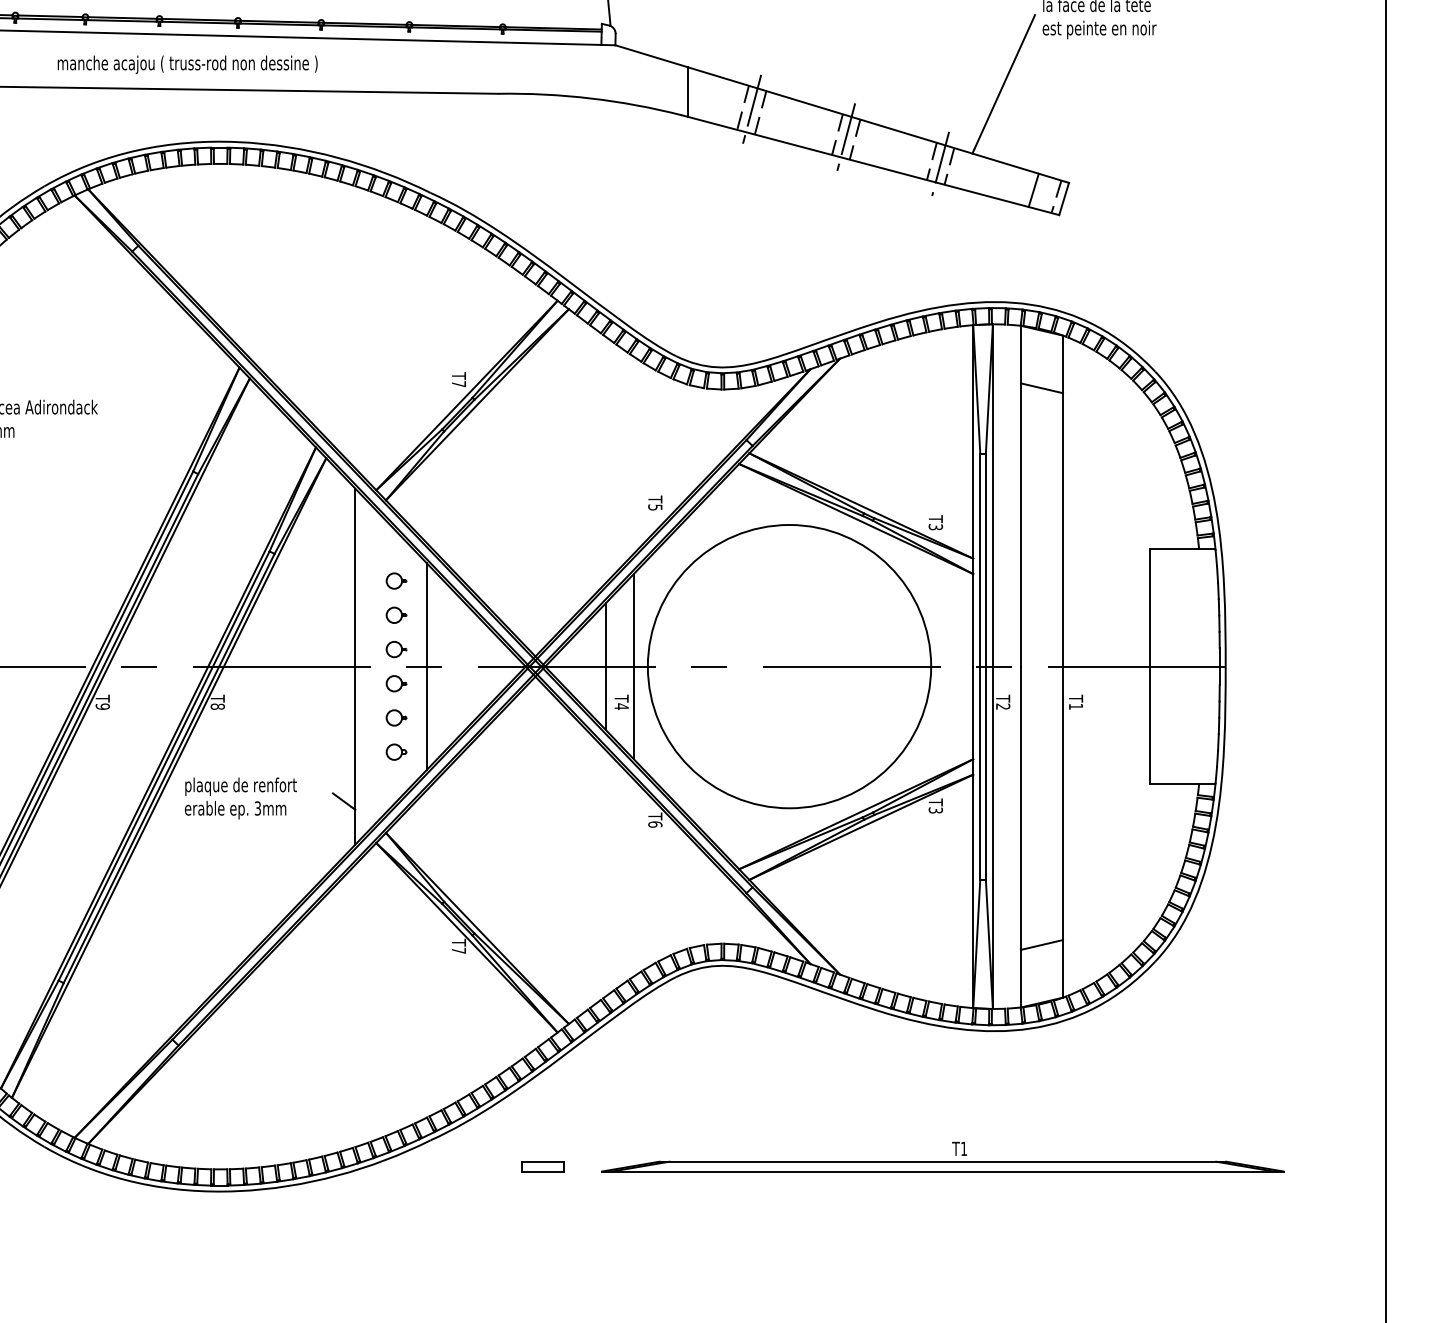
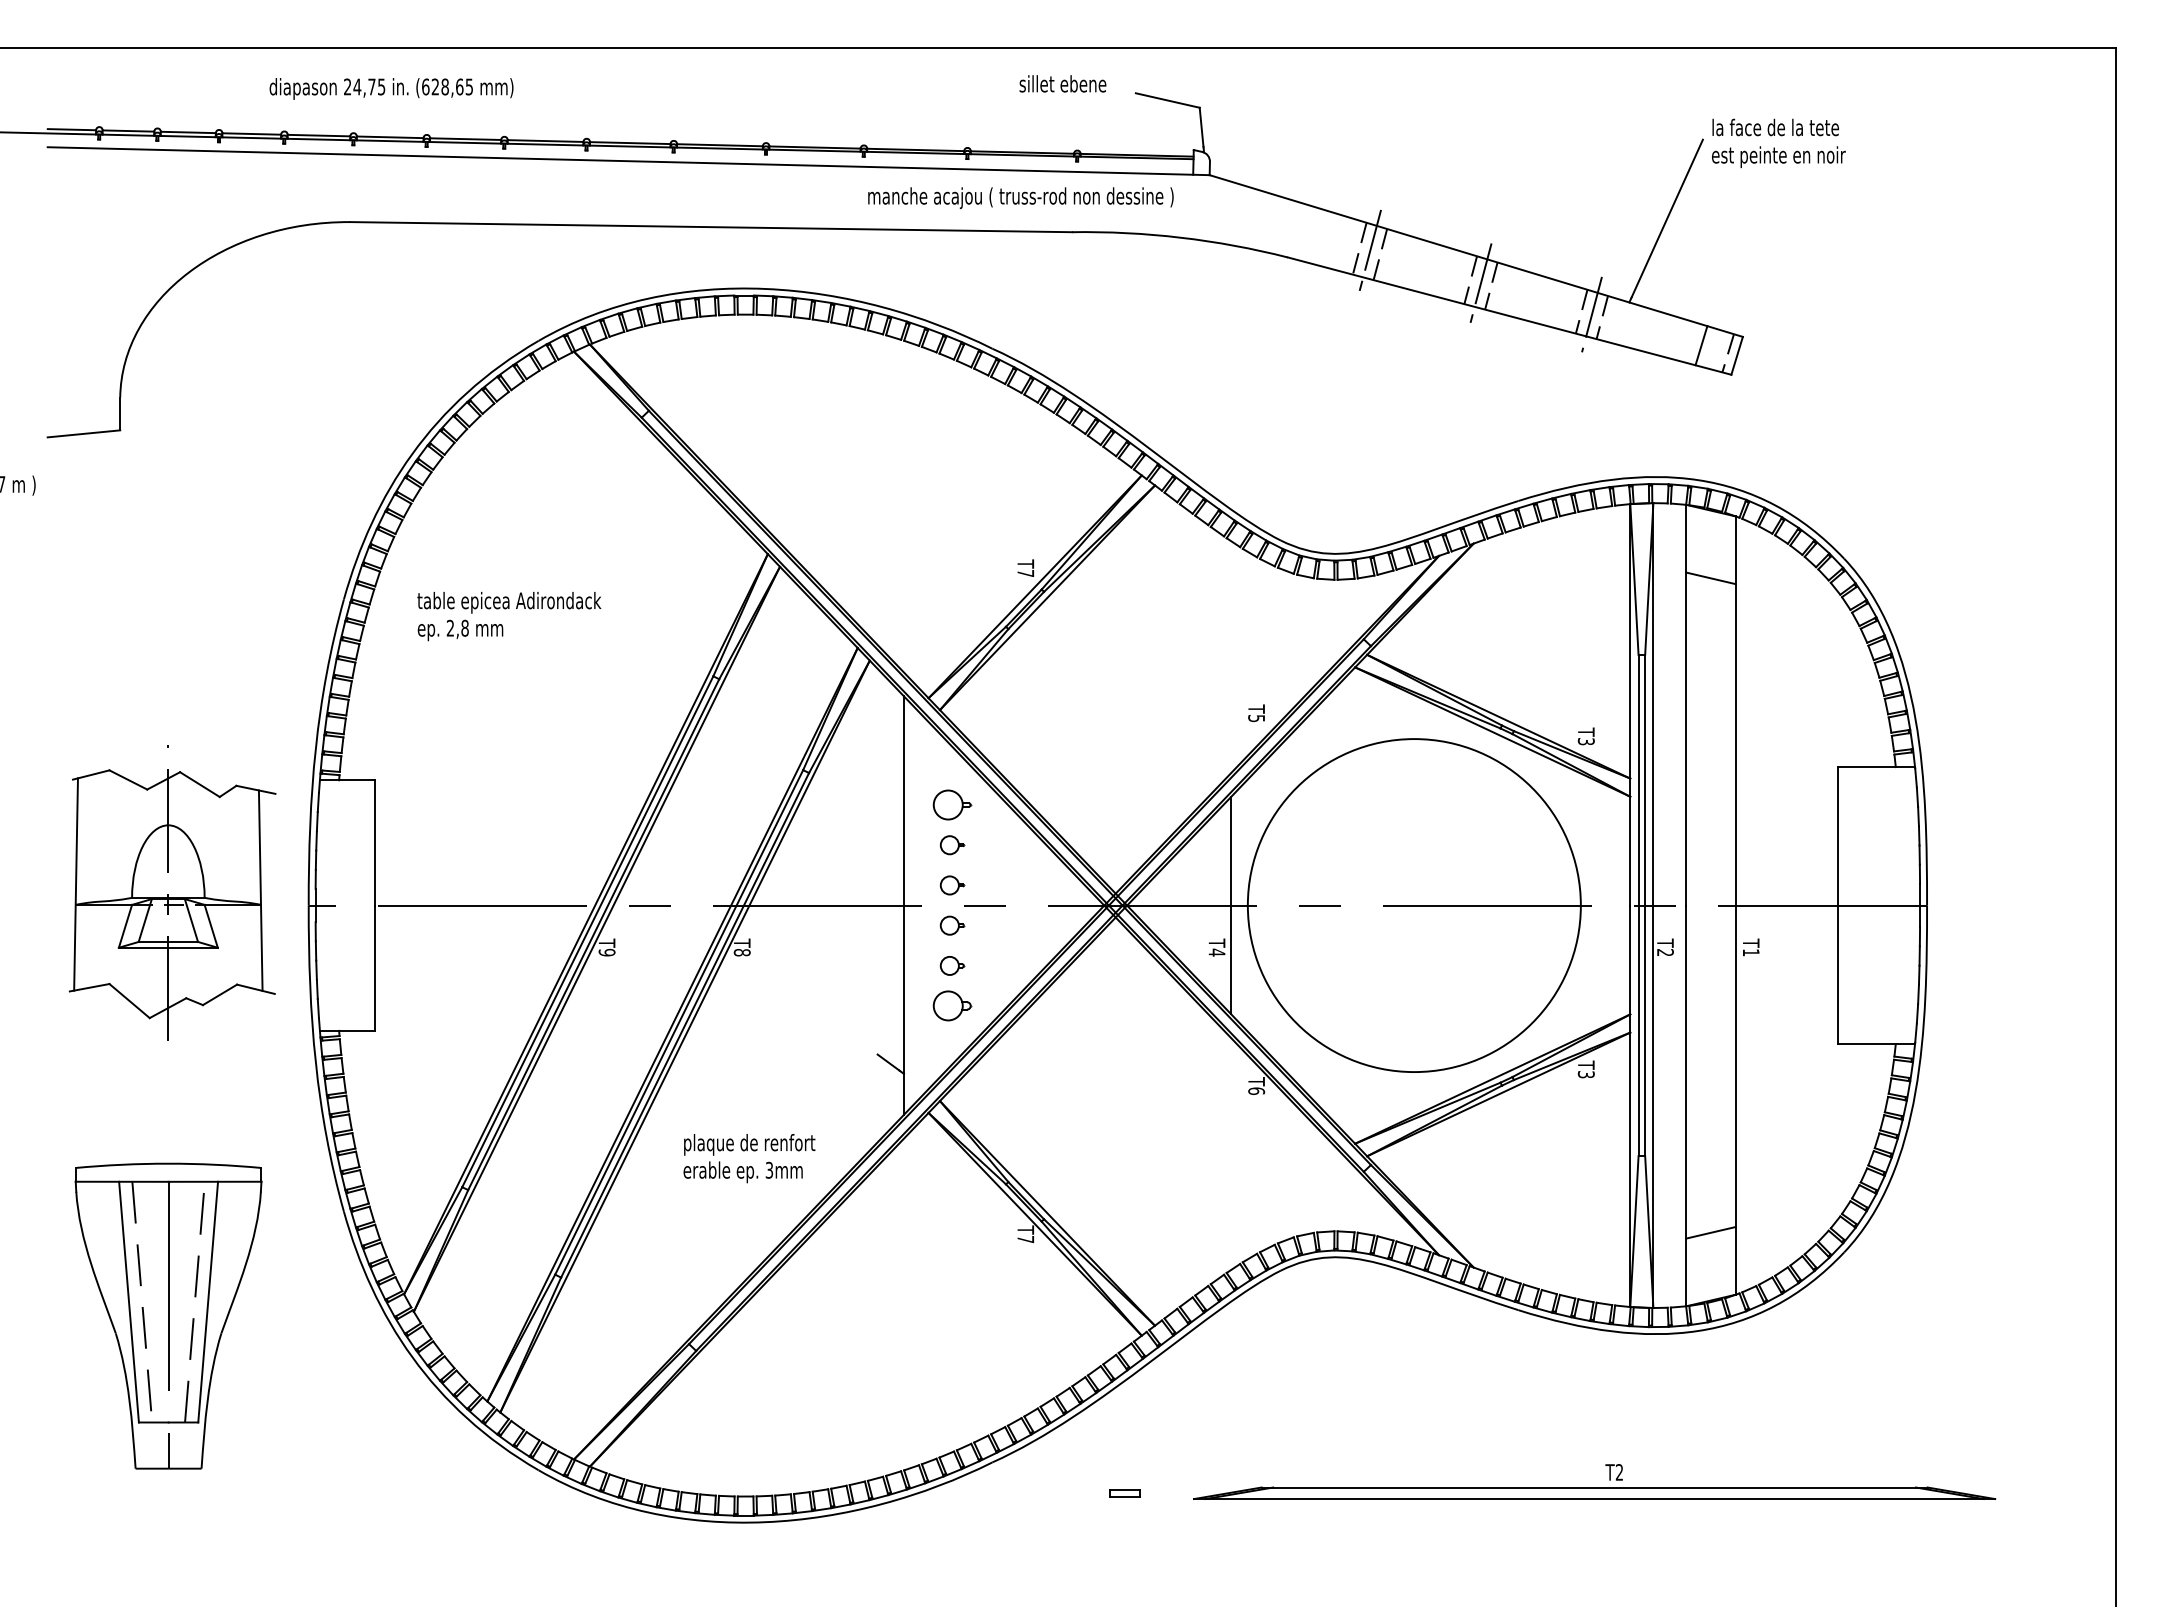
text: (187, 65) -> (1020, 198), moved
line: (687, 92) -> (1294, 230), removed
part: (396, 580) -> (952, 804), size x1.6
line: (426, 666) -> (987, 905), removed
line: (605, 666) -> (1198, 905), removed
part: (396, 752) -> (952, 1006), size x1.6
text: (240, 798) -> (749, 1158), moved
text: (963, 1148) -> (1618, 1472), T1 -> T2
part: (542, 1166) -> (1124, 1493), size x0.6

